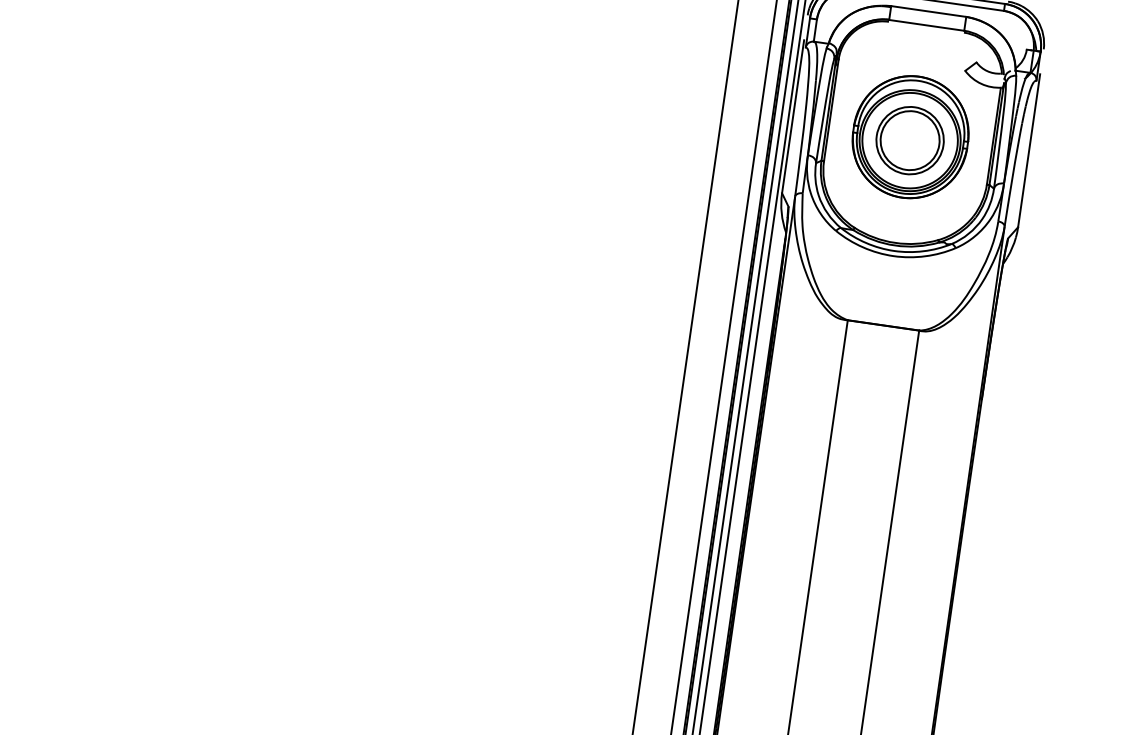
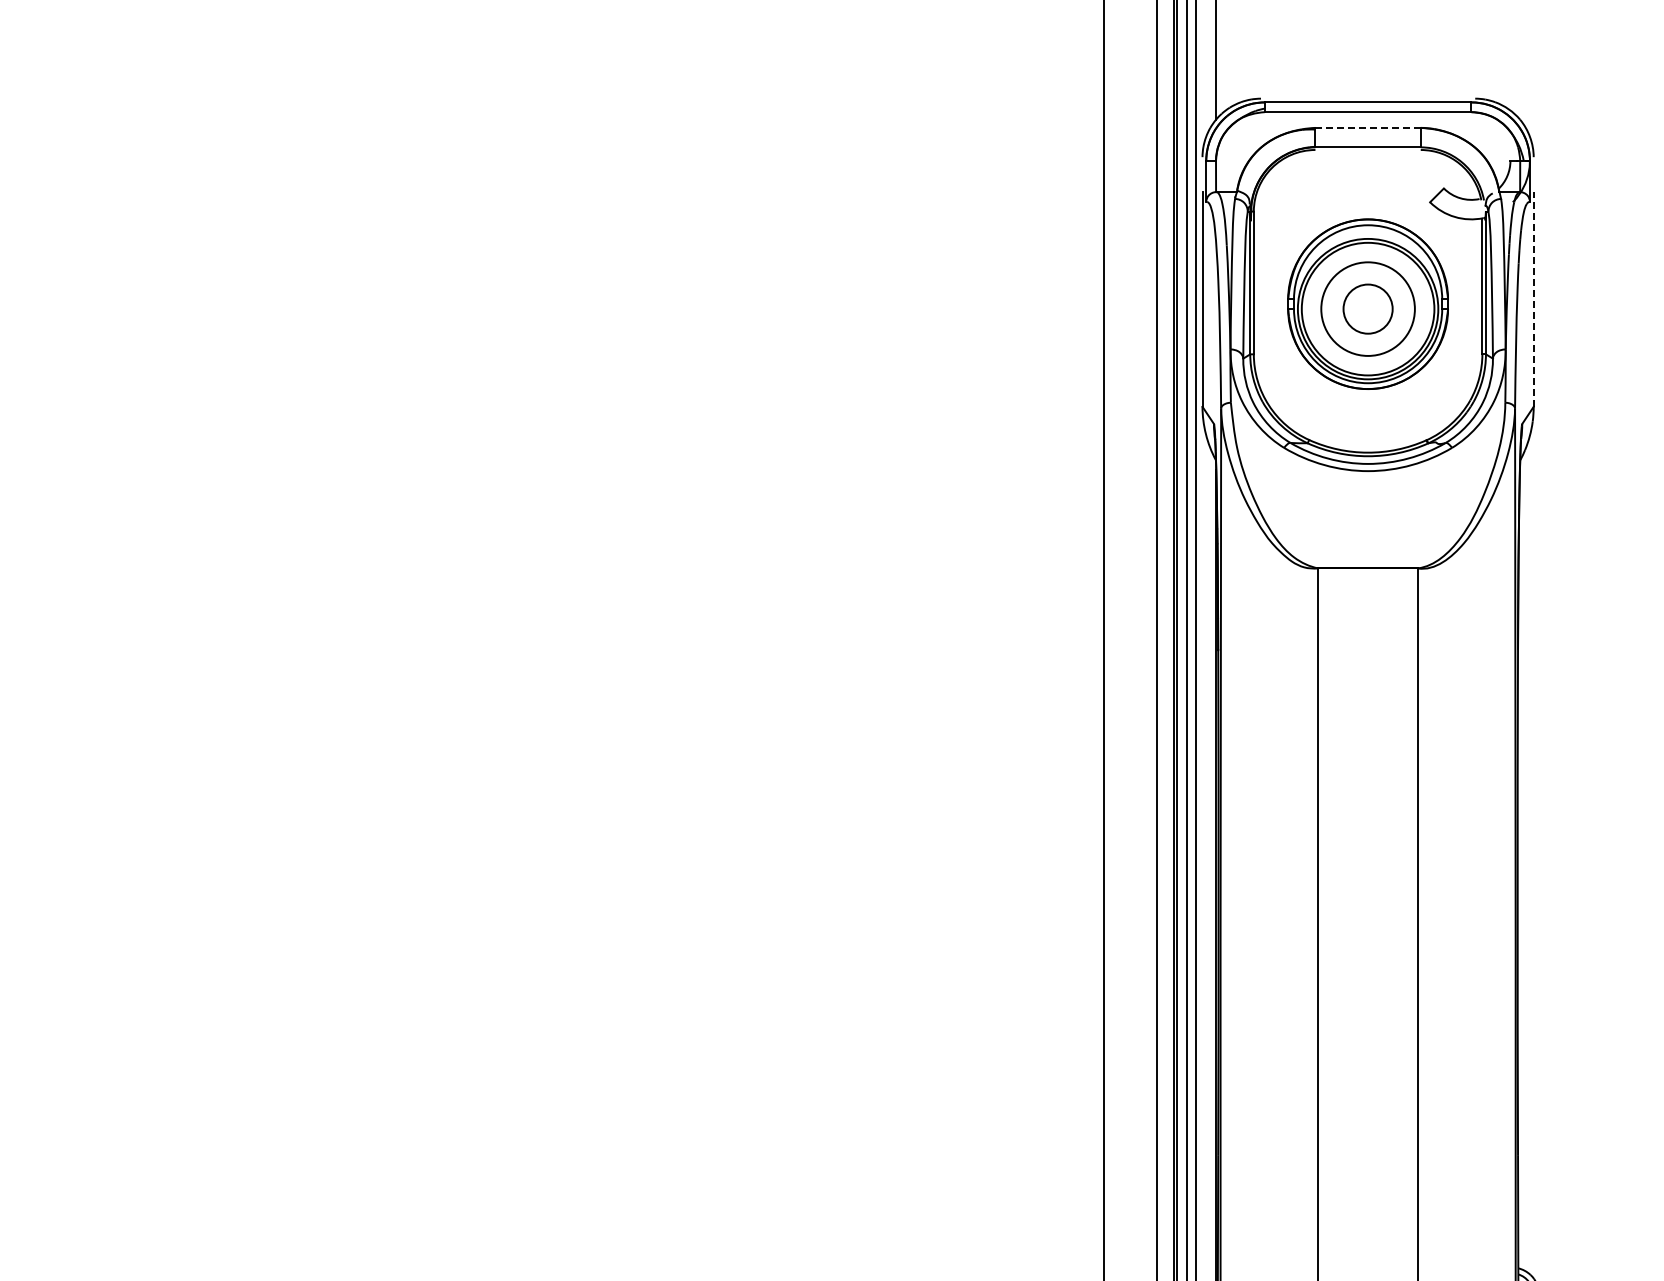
line: (929, 11) -> (1368, 127), solid -> dashed
circle: (910, 140) -> (1368, 309), size x0.6
line: (1029, 150) -> (1533, 298), solid -> dashed

